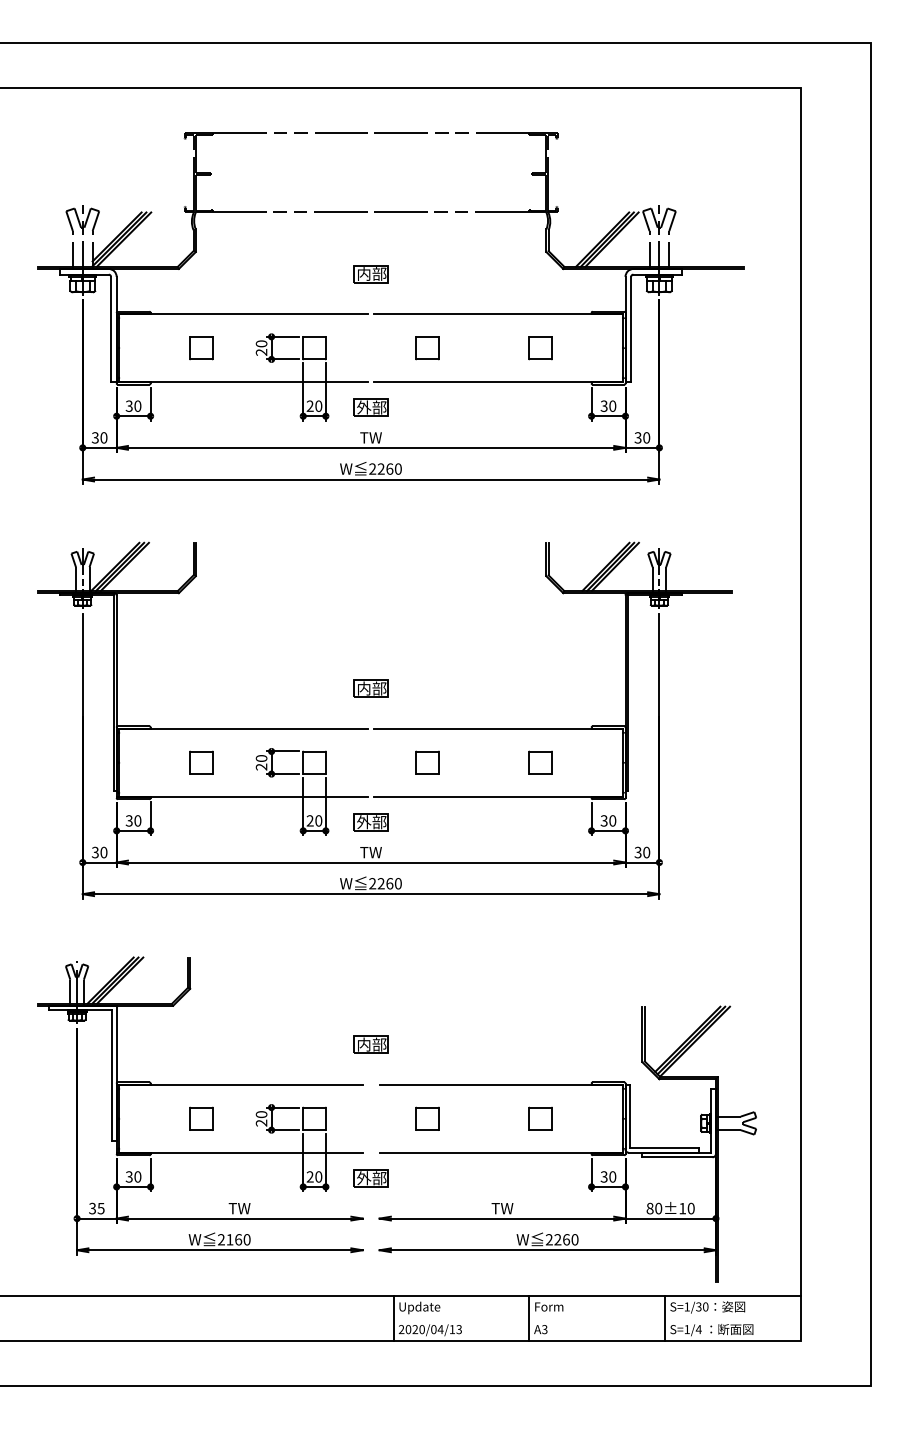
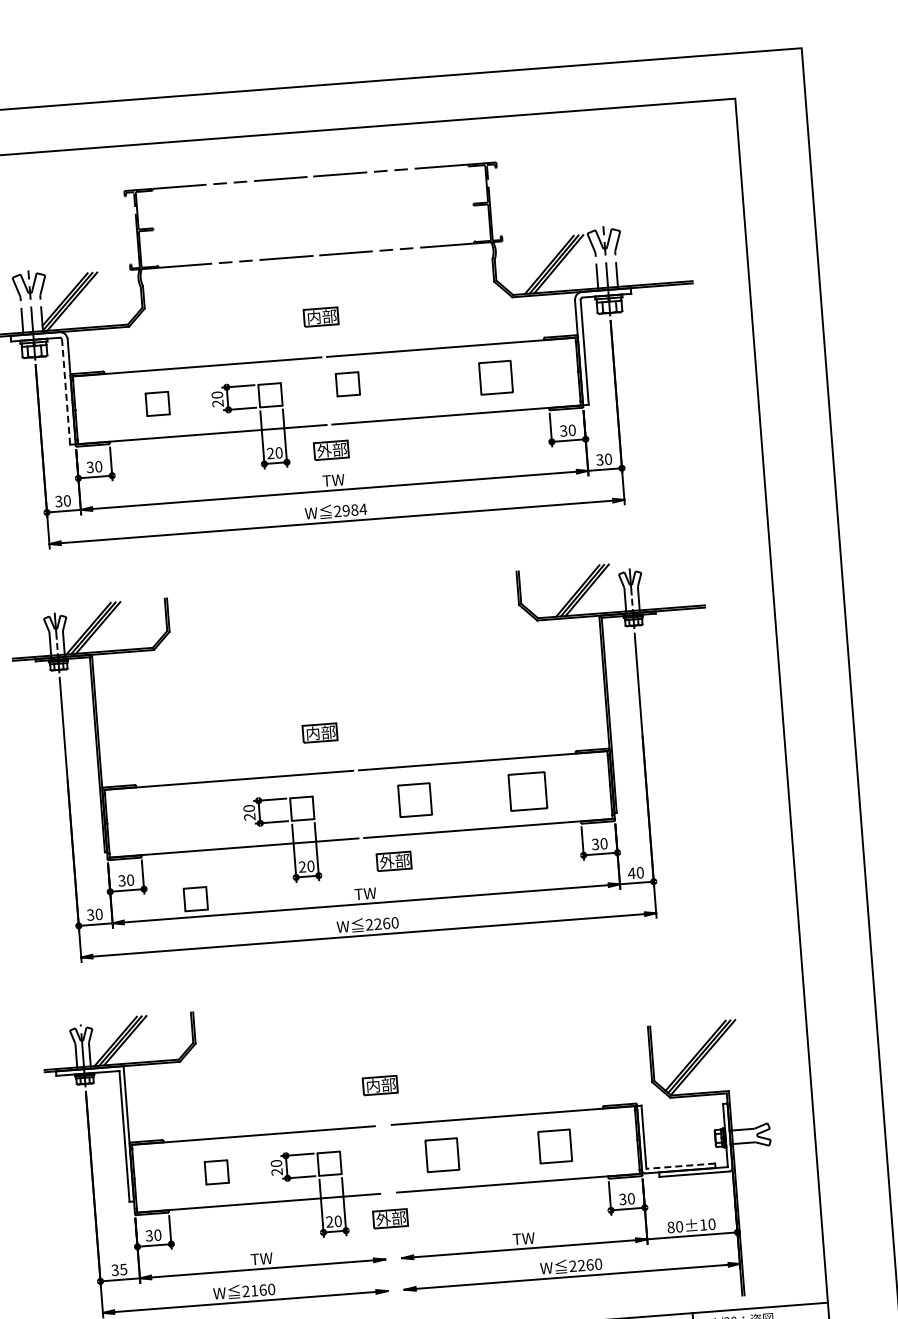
line: (111, 329) -> (66, 392), solid -> dashed
part: (427, 348) -> (347, 384), moved
part: (540, 348) -> (495, 378), size x1.4
text: (389, 468) -> (354, 509), 2260 -> 2984
part: (370, 688) -> (319, 732), moved
part: (201, 762) -> (195, 898), moved
part: (427, 762) -> (414, 799), size x1.4
part: (540, 762) -> (527, 791), size x1.6
part: (370, 822) -> (393, 861), moved
text: (637, 852) -> (631, 873), 30 -> 40
part: (427, 1118) -> (442, 1154), size x1.4
part: (540, 1118) -> (554, 1146), size x1.4
line: (664, 1148) -> (680, 1166), solid -> dashed

